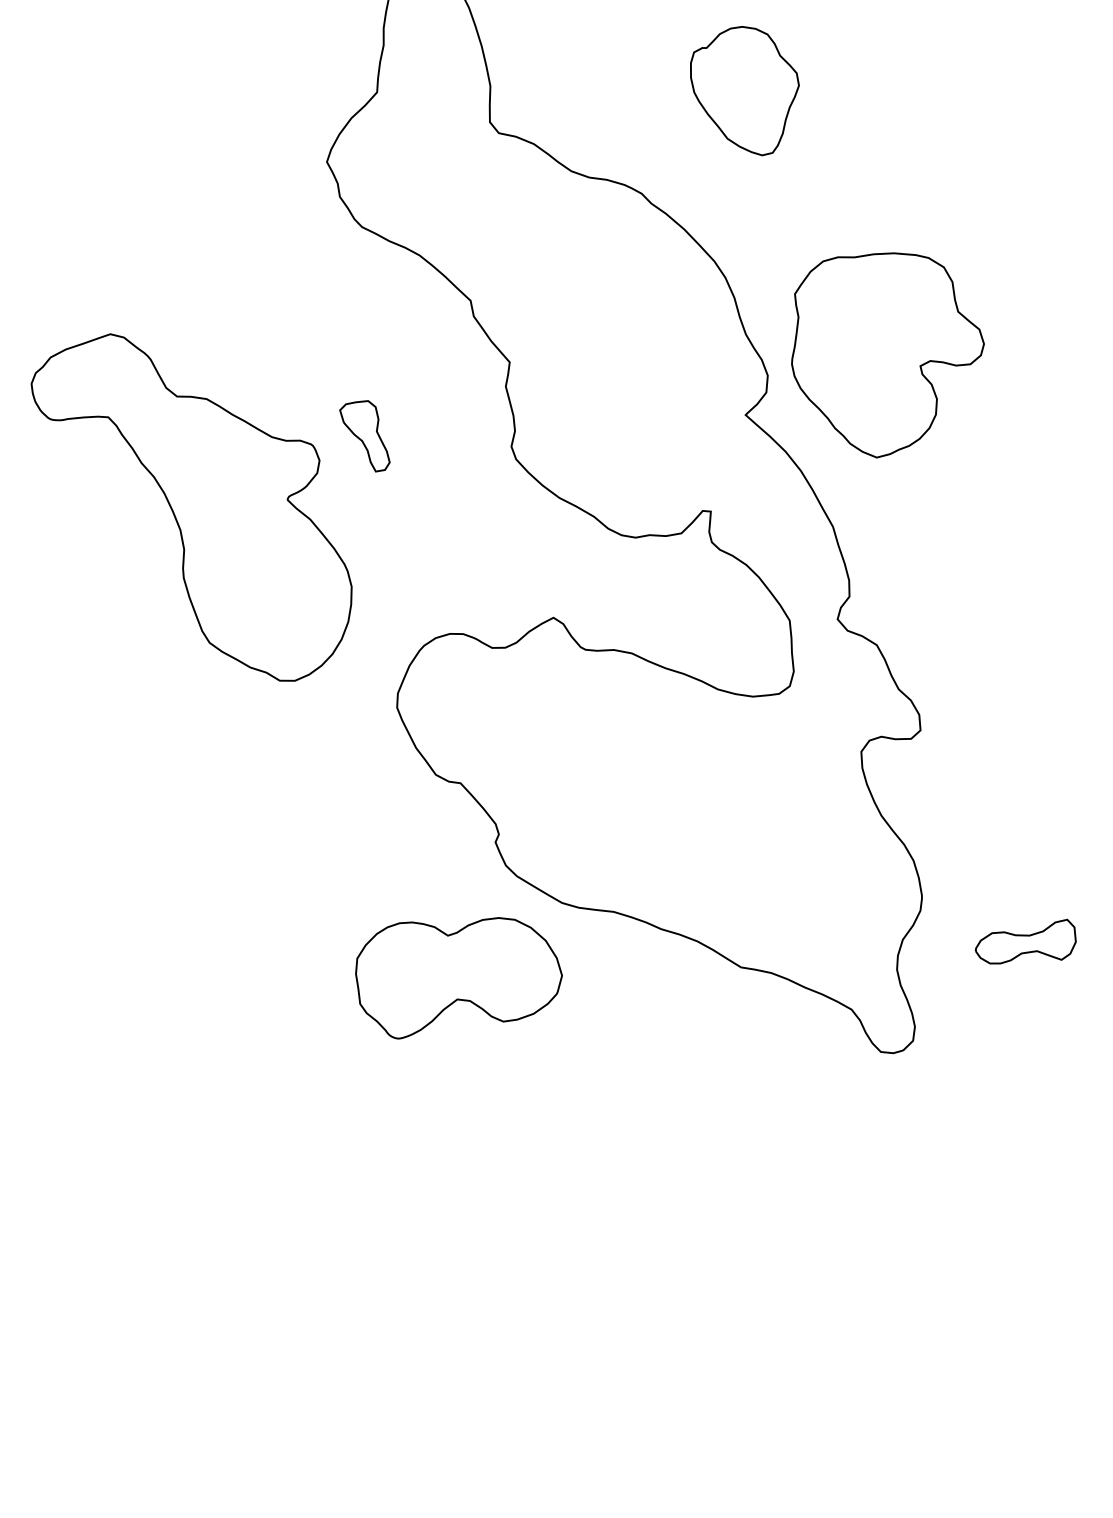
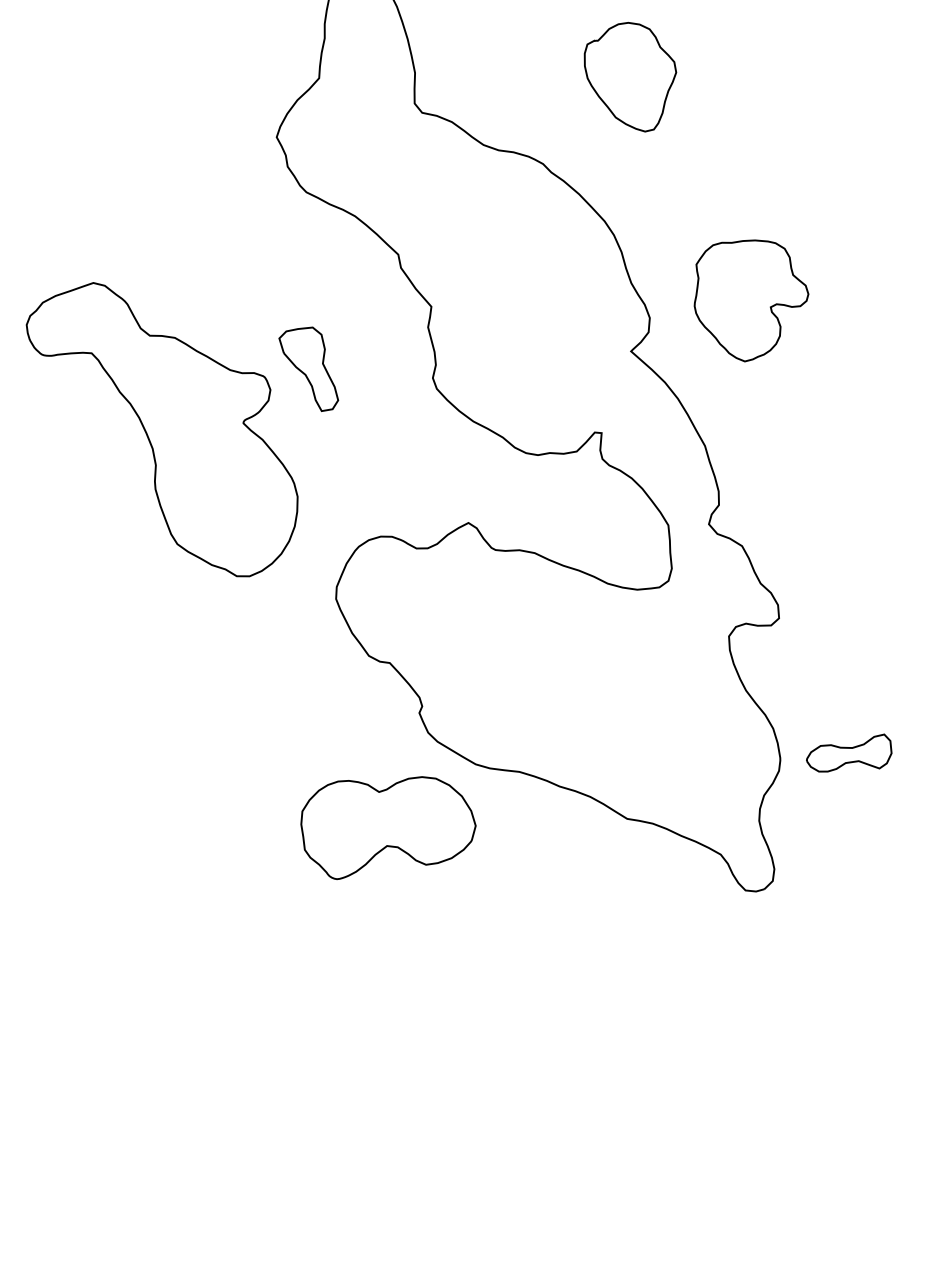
part: (887, 354) -> (751, 300), size x0.7
part: (364, 436) -> (308, 369), size x1.4
part: (1026, 940) -> (849, 752), moved

